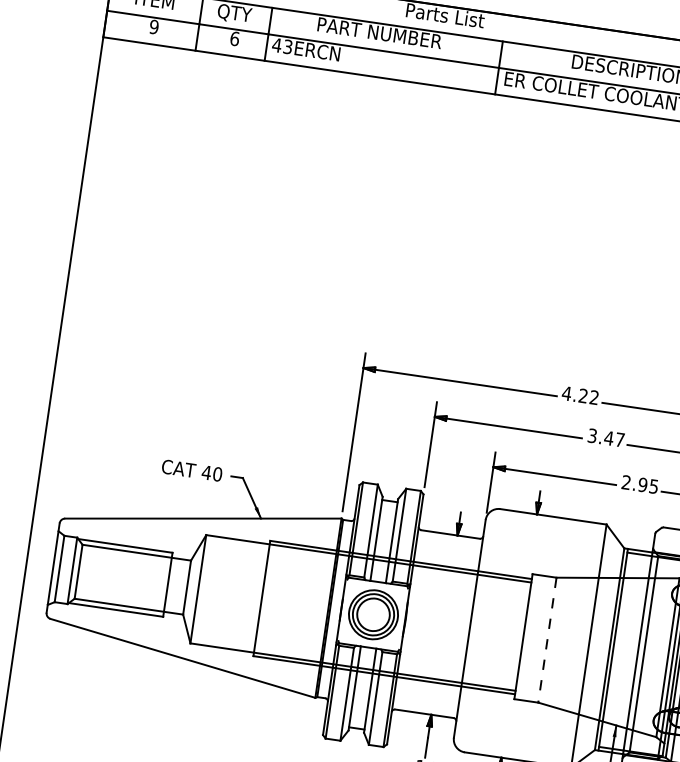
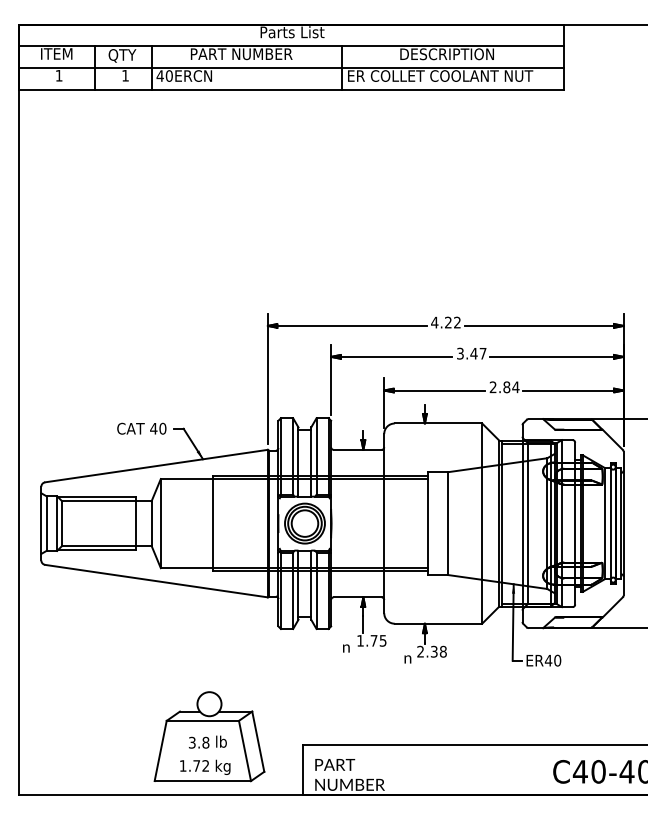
text: (153, 26) -> (58, 75), 9 -> 1
text: (234, 38) -> (125, 75), 6 -> 1
text: (287, 46) -> (168, 75), 43ERCN -> 40ERCN
text: (648, 486) -> (511, 387), 2.95 -> 2.84
line: (547, 641) -> (448, 524), dashed -> solid

